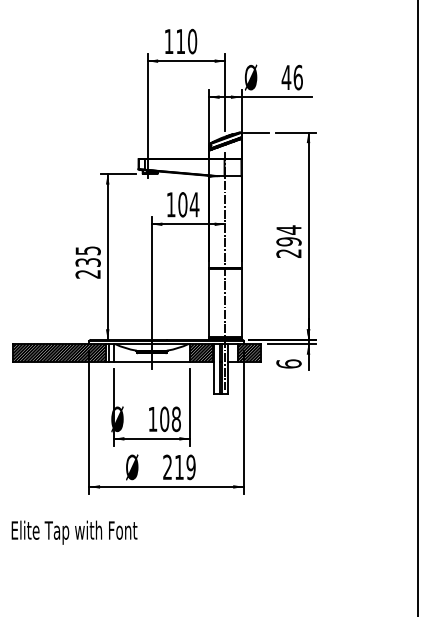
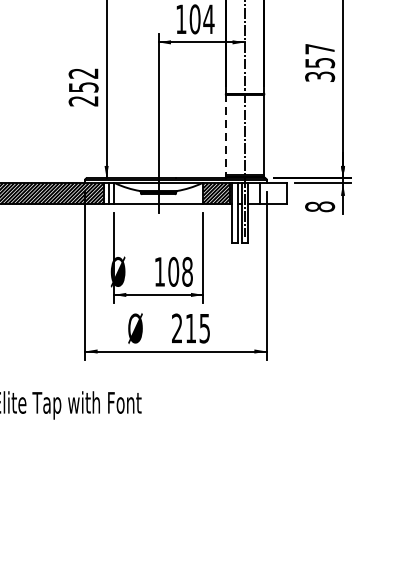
text: (288, 241) -> (319, 62), 294 -> 357
text: (87, 256) -> (82, 80), 235 -> 252
line: (209, 303) -> (226, 135), solid -> dashed
hatch: (248, 352) -> (272, 193), removed
text: (288, 363) -> (319, 206), 6 -> 8
text: (190, 466) -> (204, 327), 219 -> 215

